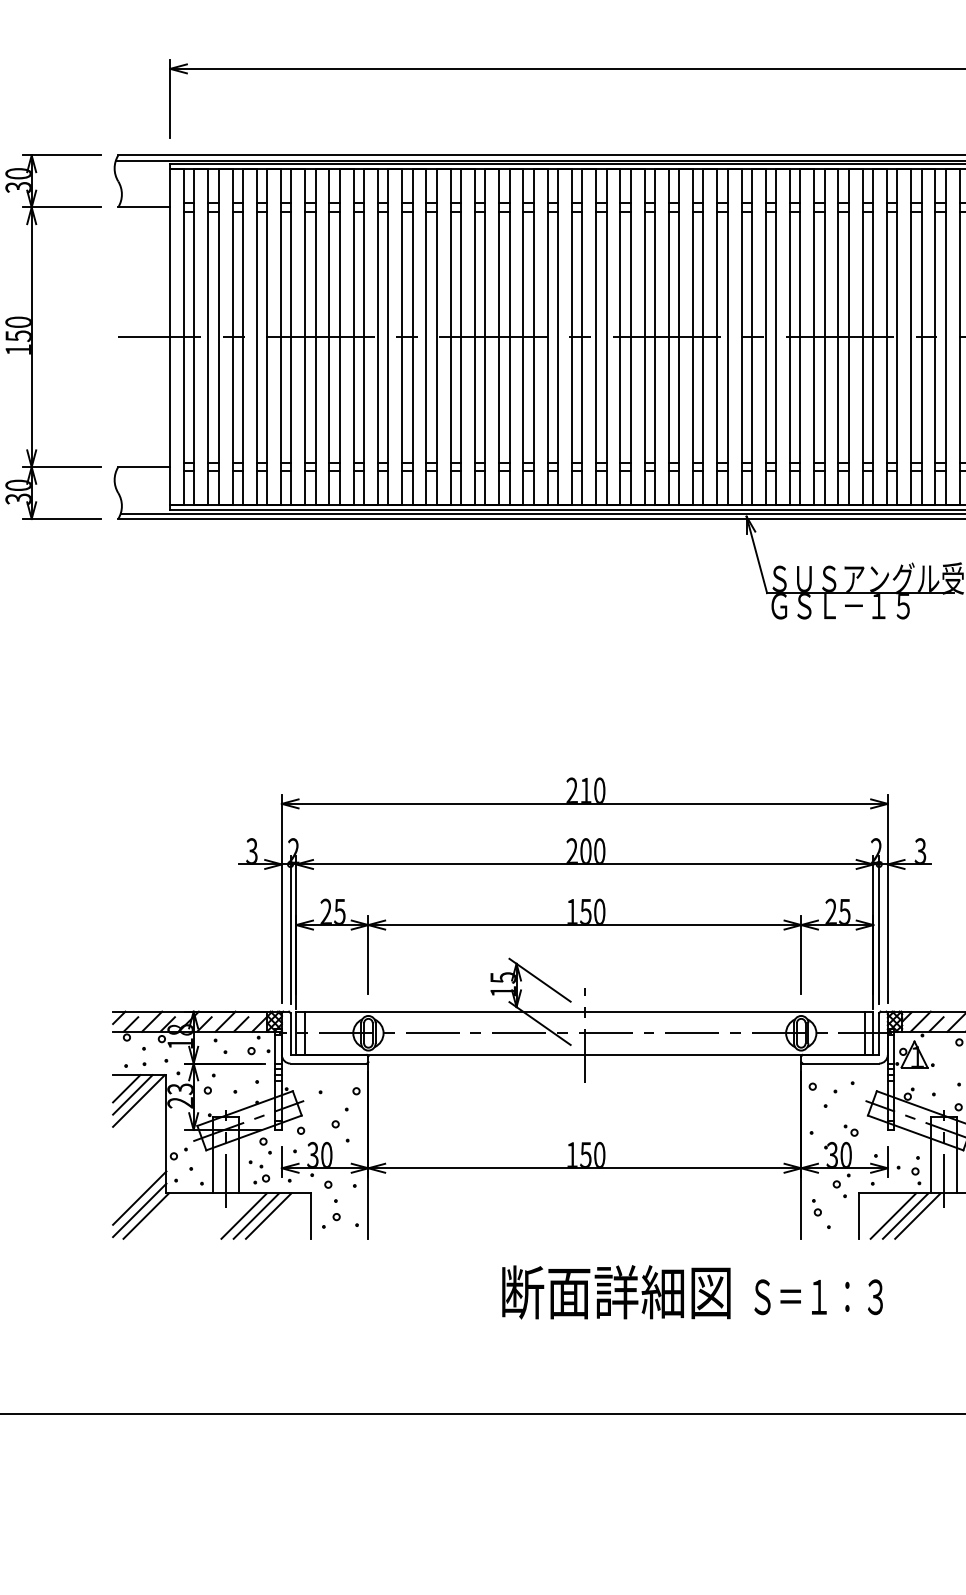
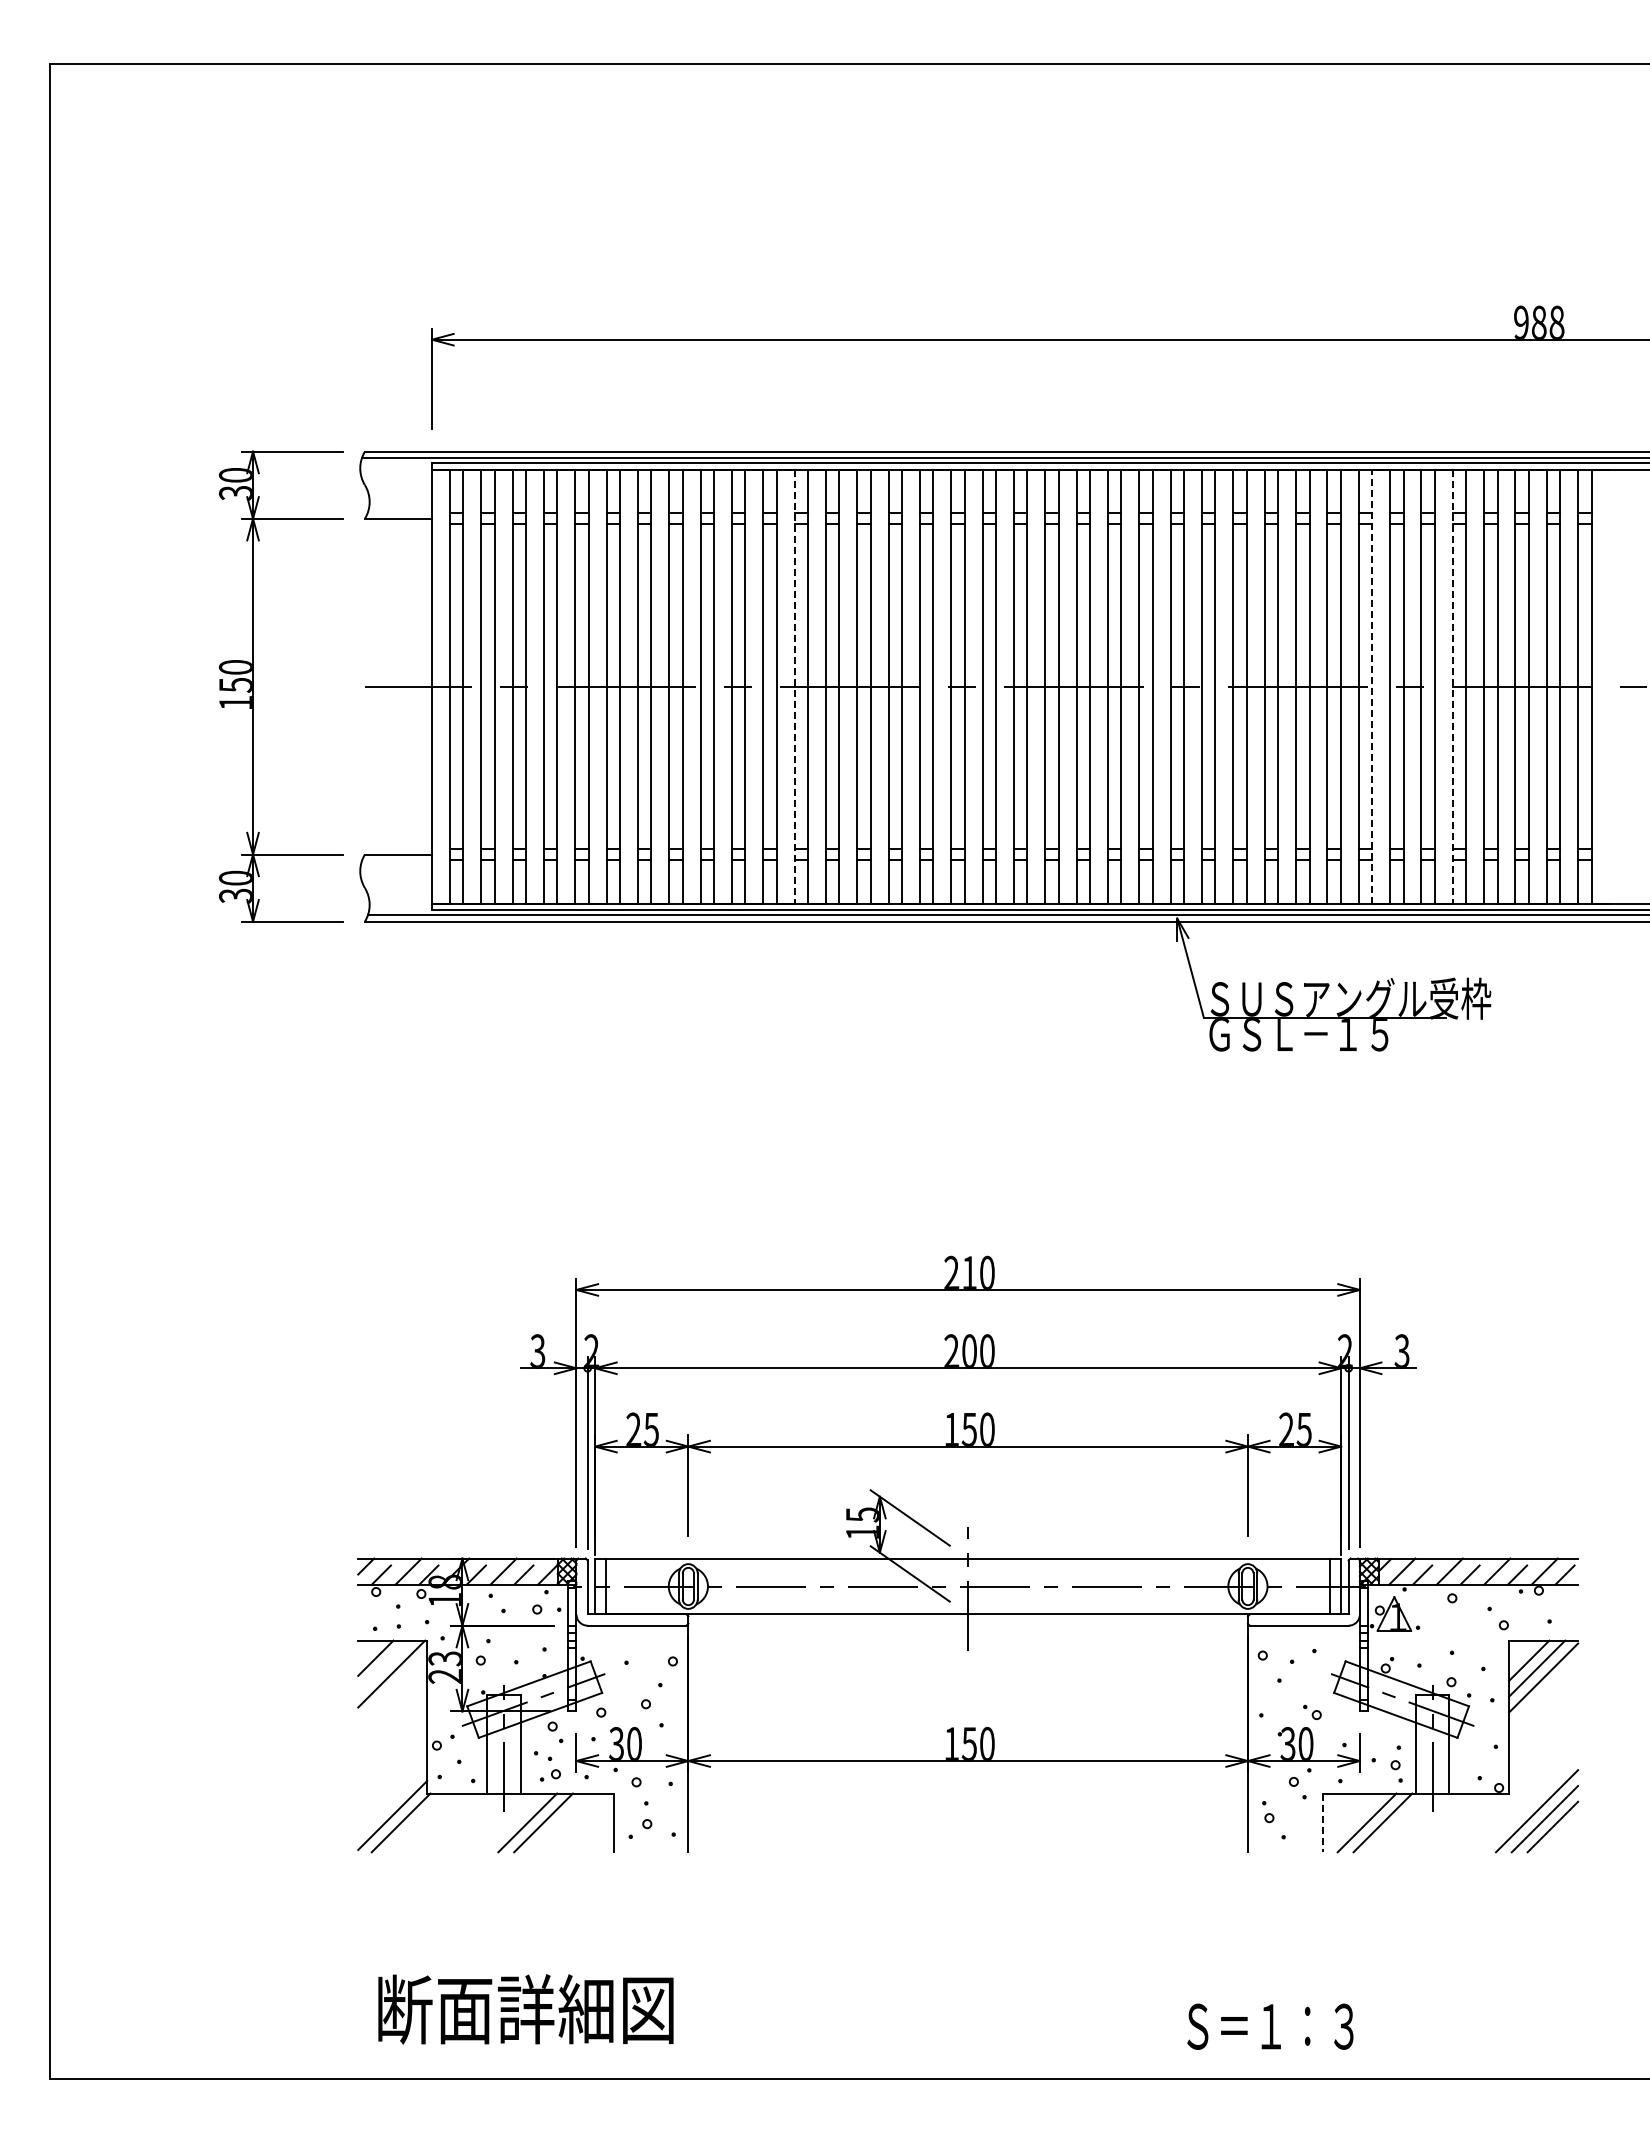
line: (450, 337) -> (794, 687), solid -> dashed
line: (897, 337) -> (1372, 686), solid -> dashed
line: (959, 337) -> (1452, 687), solid -> dashed
line: (132, 1094) -> (383, 1665), removed
line: (139, 1198) -> (392, 1799), removed
line: (268, 1215) -> (559, 1822), removed
line: (917, 1215) -> (1398, 1822), removed
line: (858, 1216) -> (1322, 1823), solid -> dashed
text: (616, 1292) -> (525, 2009), moved
text: (818, 1297) -> (1270, 2026), moved

